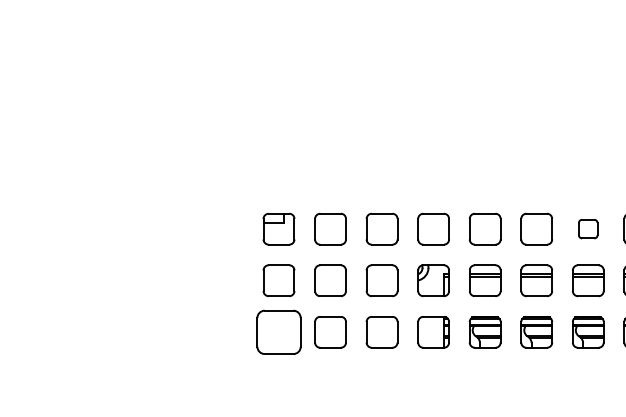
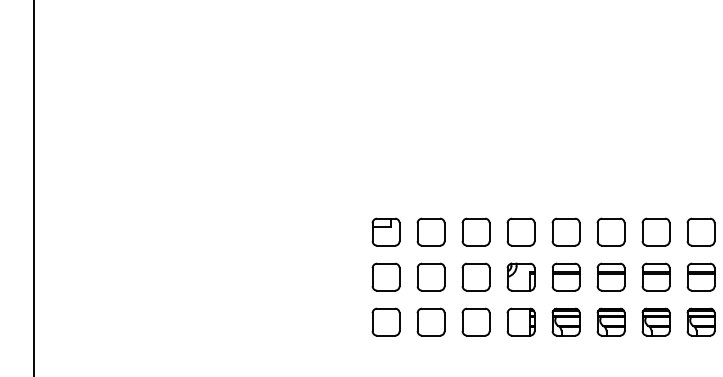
part: (587, 228) -> (655, 231), size x1.67
part: (278, 331) -> (385, 321), size x0.71

